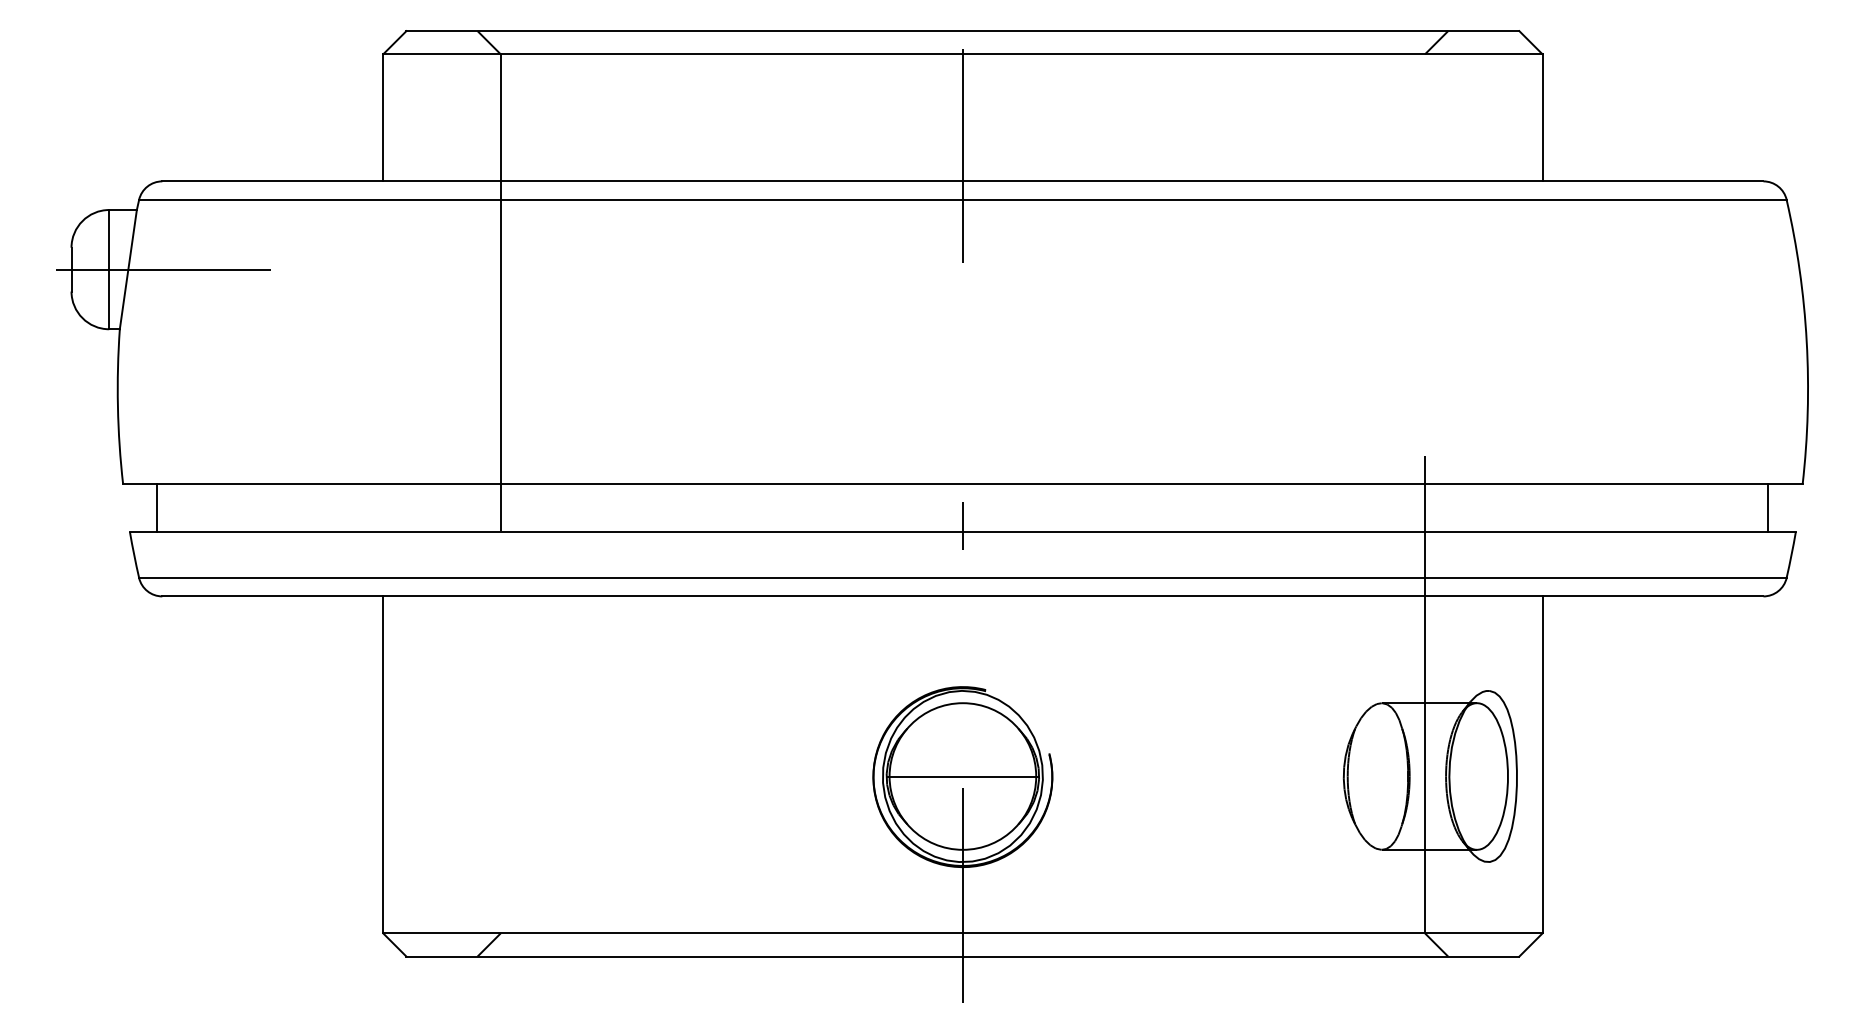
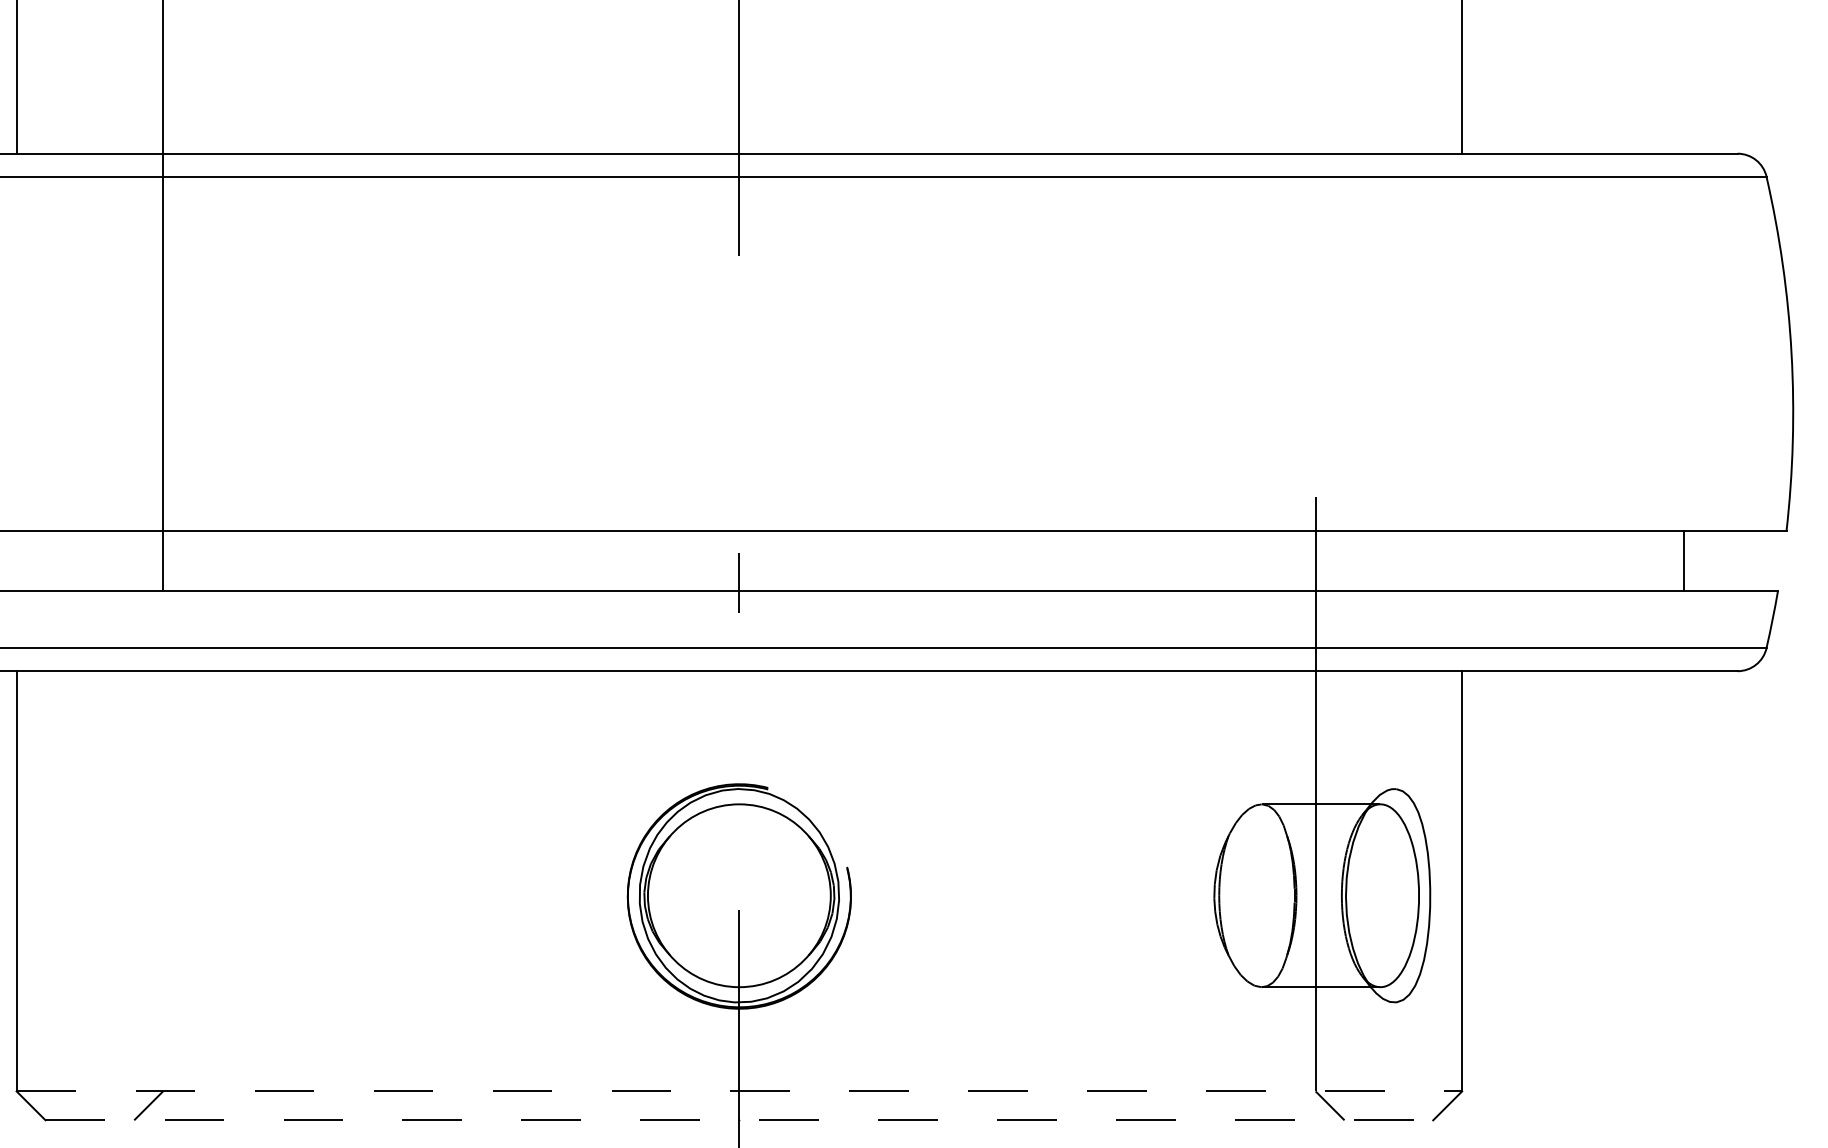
line: (1768, 508) -> (1684, 561), moved
line: (962, 776) -> (738, 895), removed
line: (962, 933) -> (738, 1091), solid -> dashed
line: (963, 956) -> (740, 1120), solid -> dashed

